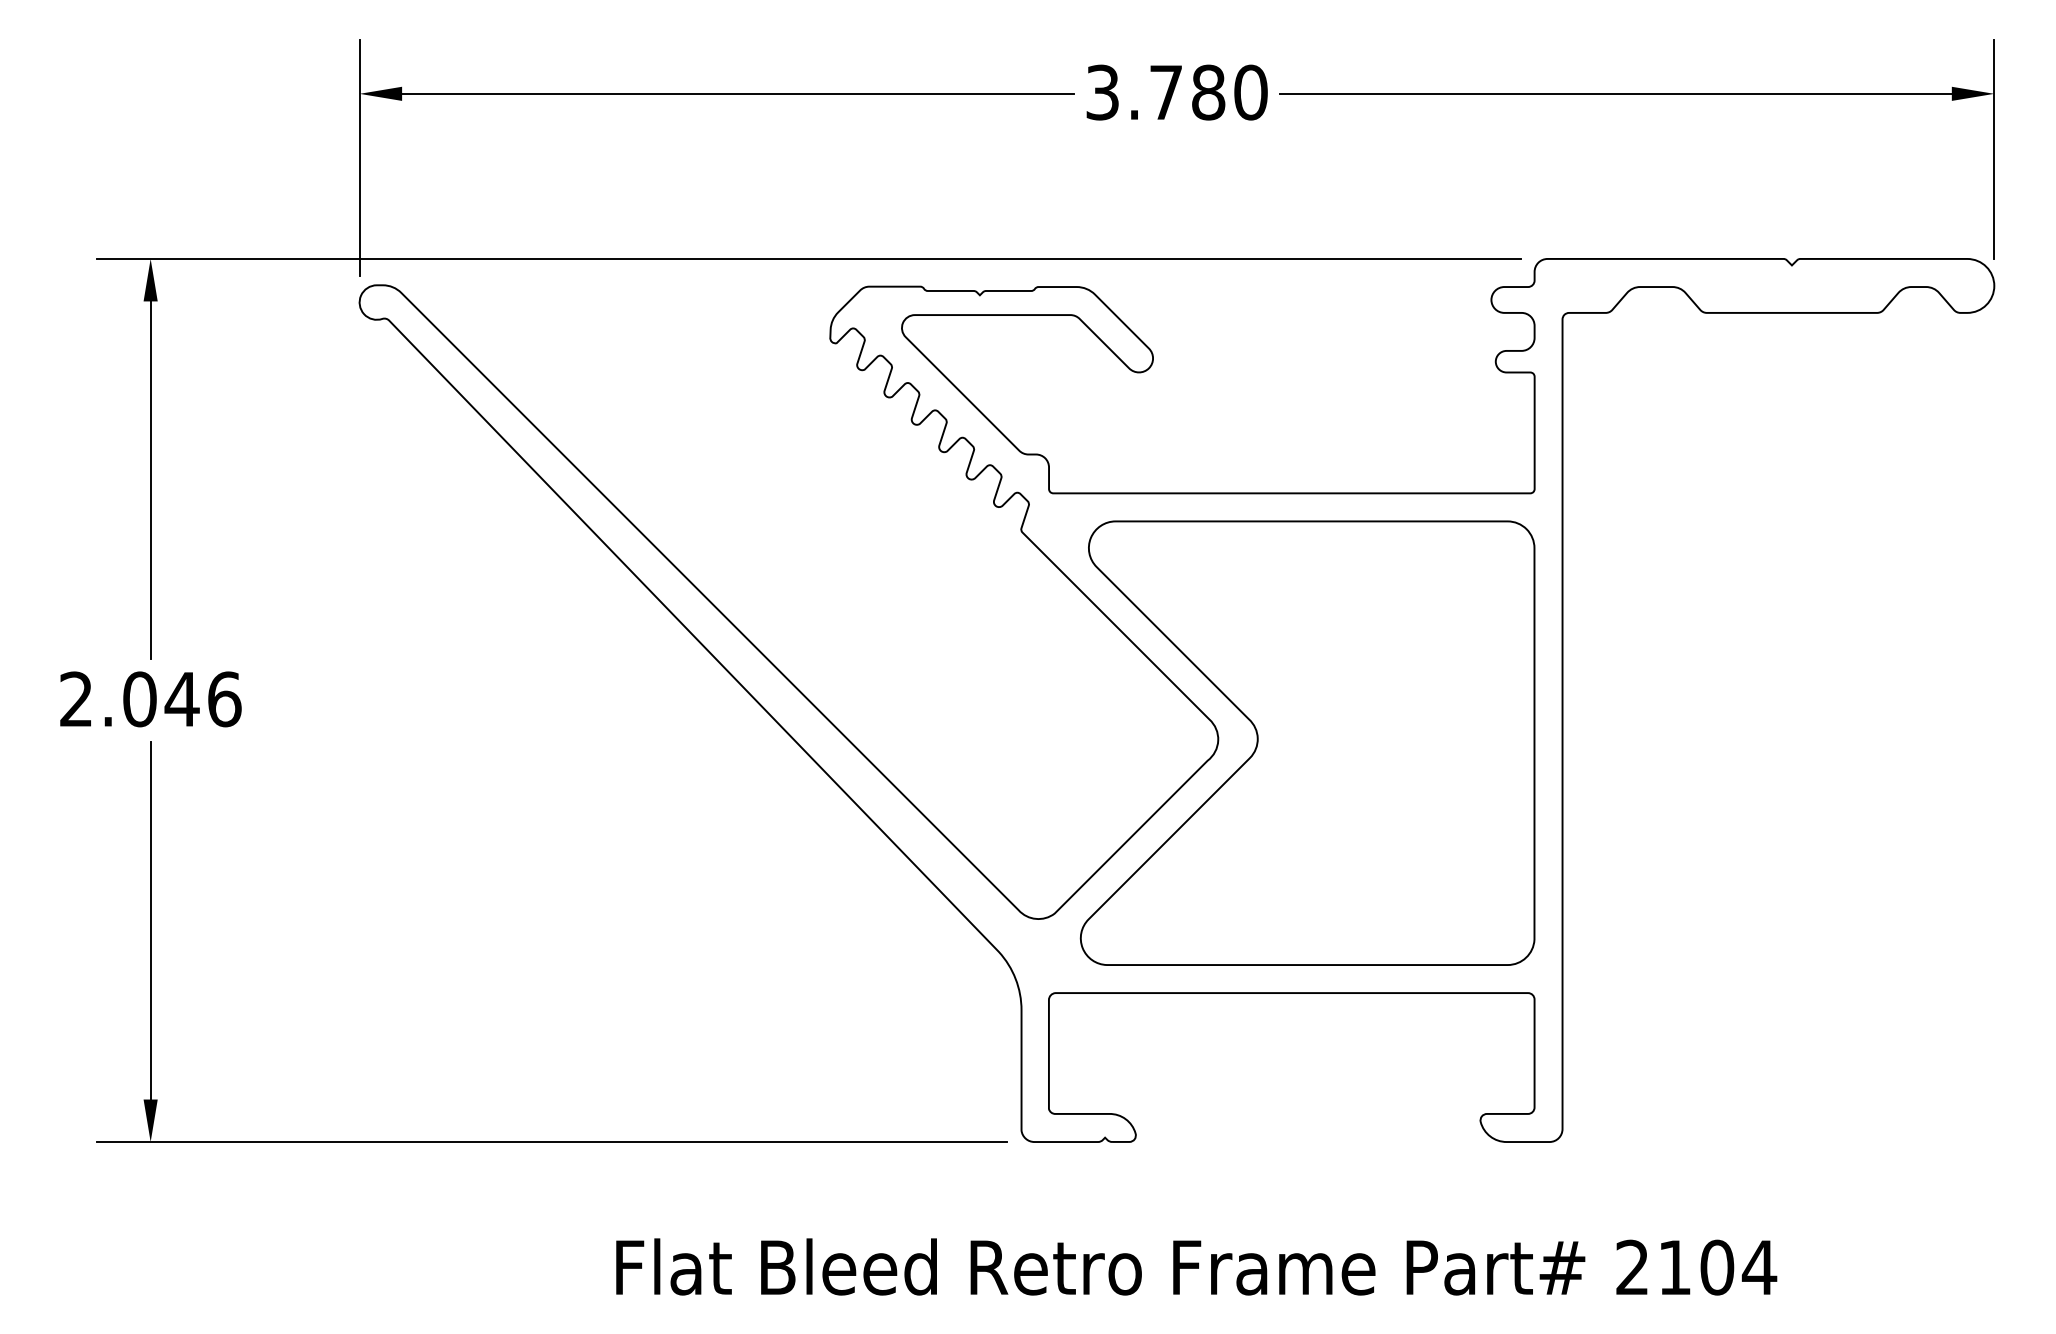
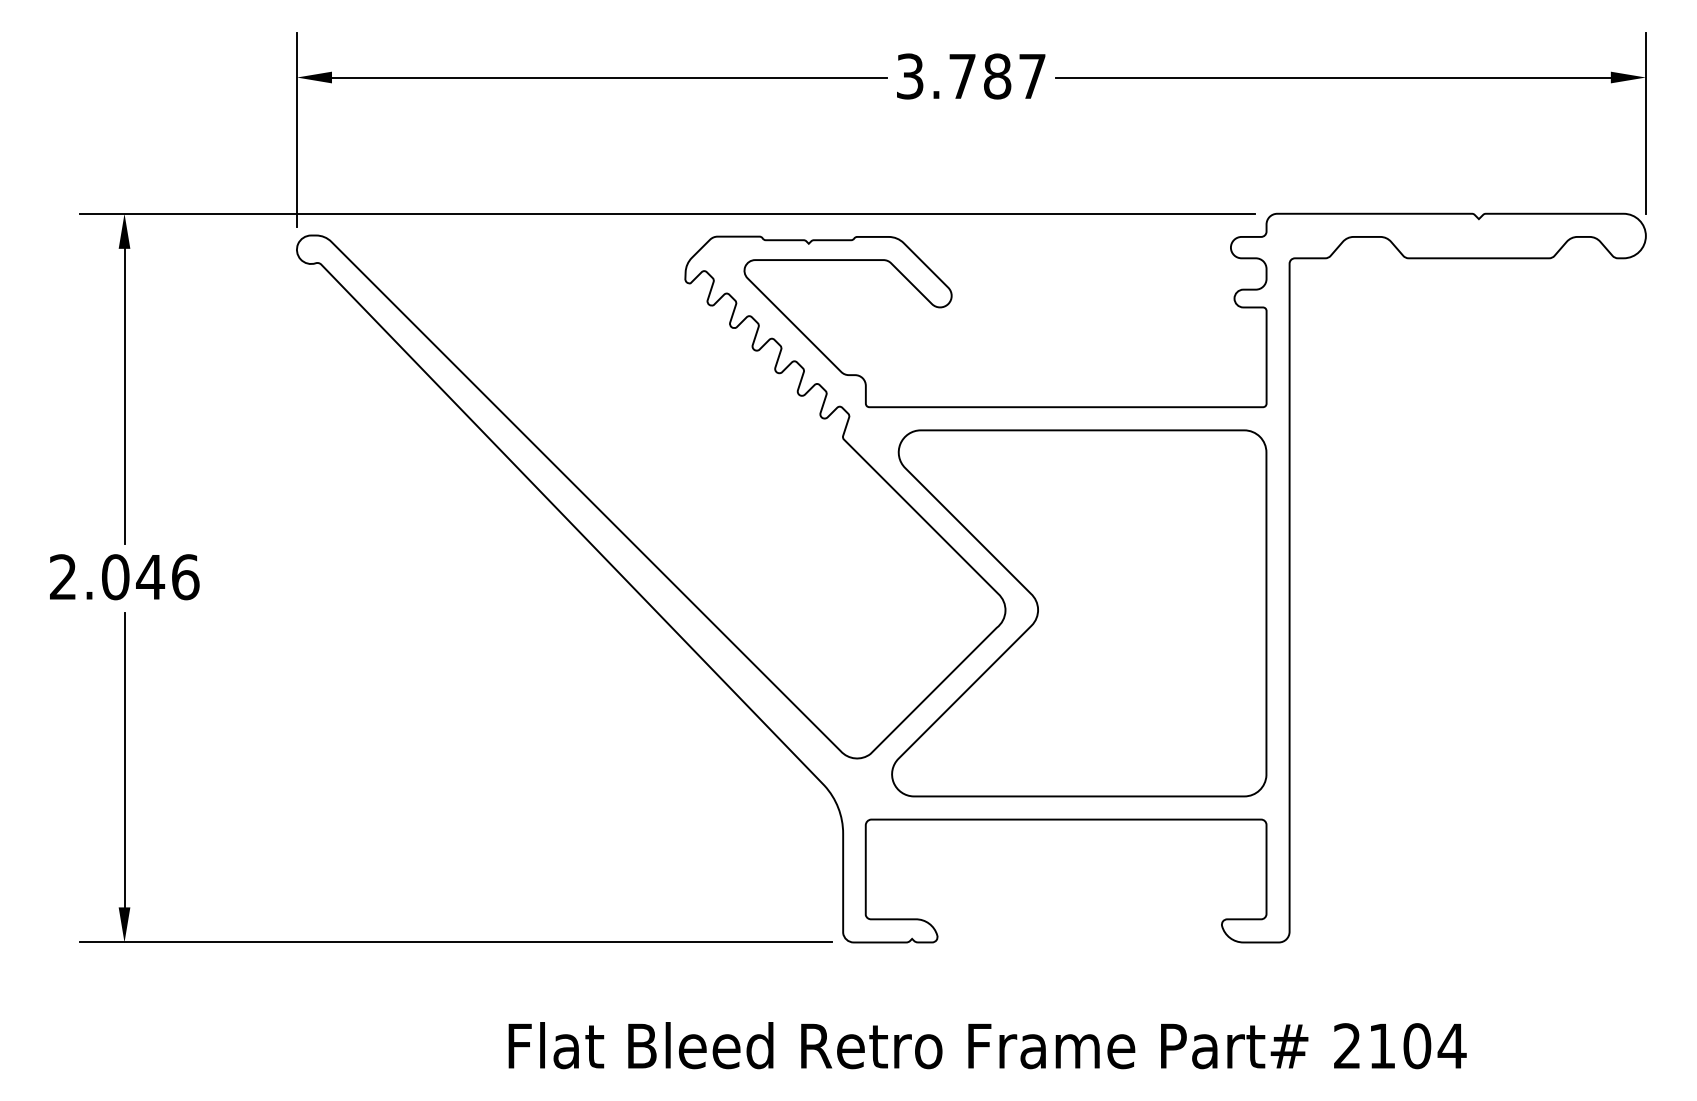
text: (1250, 92) -> (1032, 76), 3.780 -> 3.787

